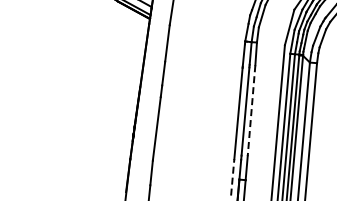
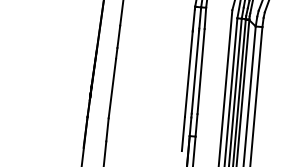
line: (251, 110) -> (201, 71), dashed -> solid
line: (232, 176) -> (183, 133), dashed -> solid

